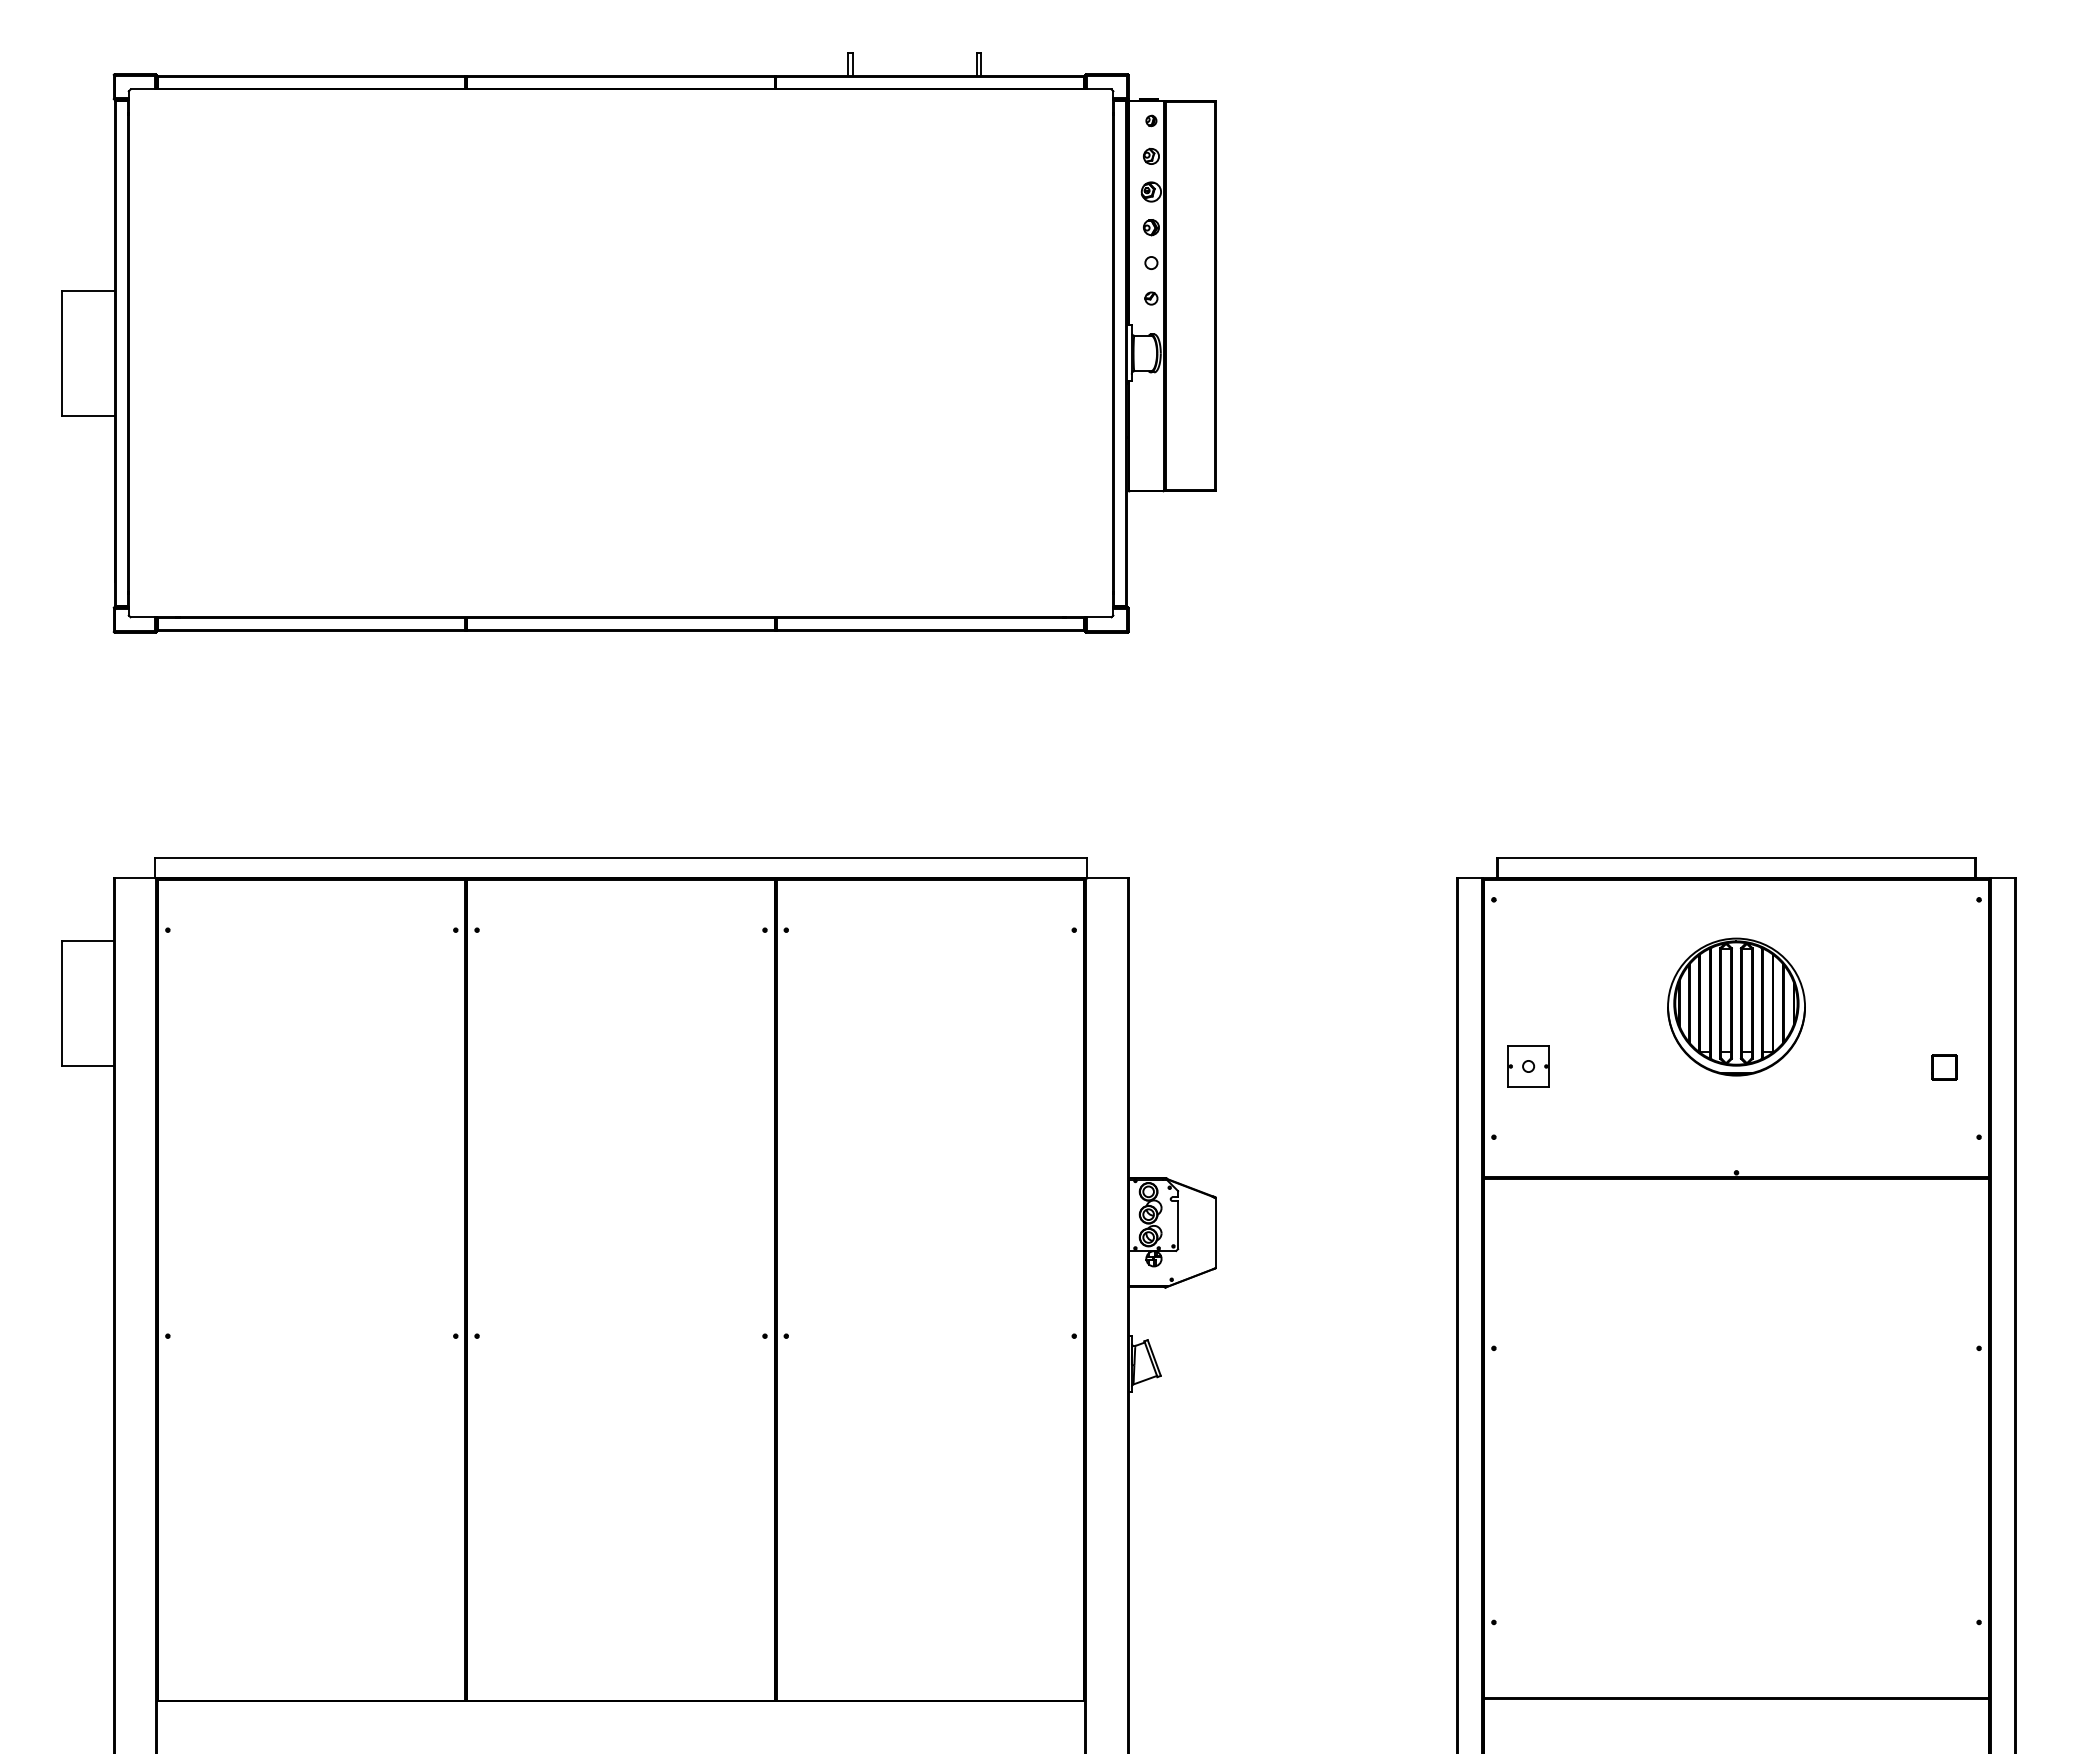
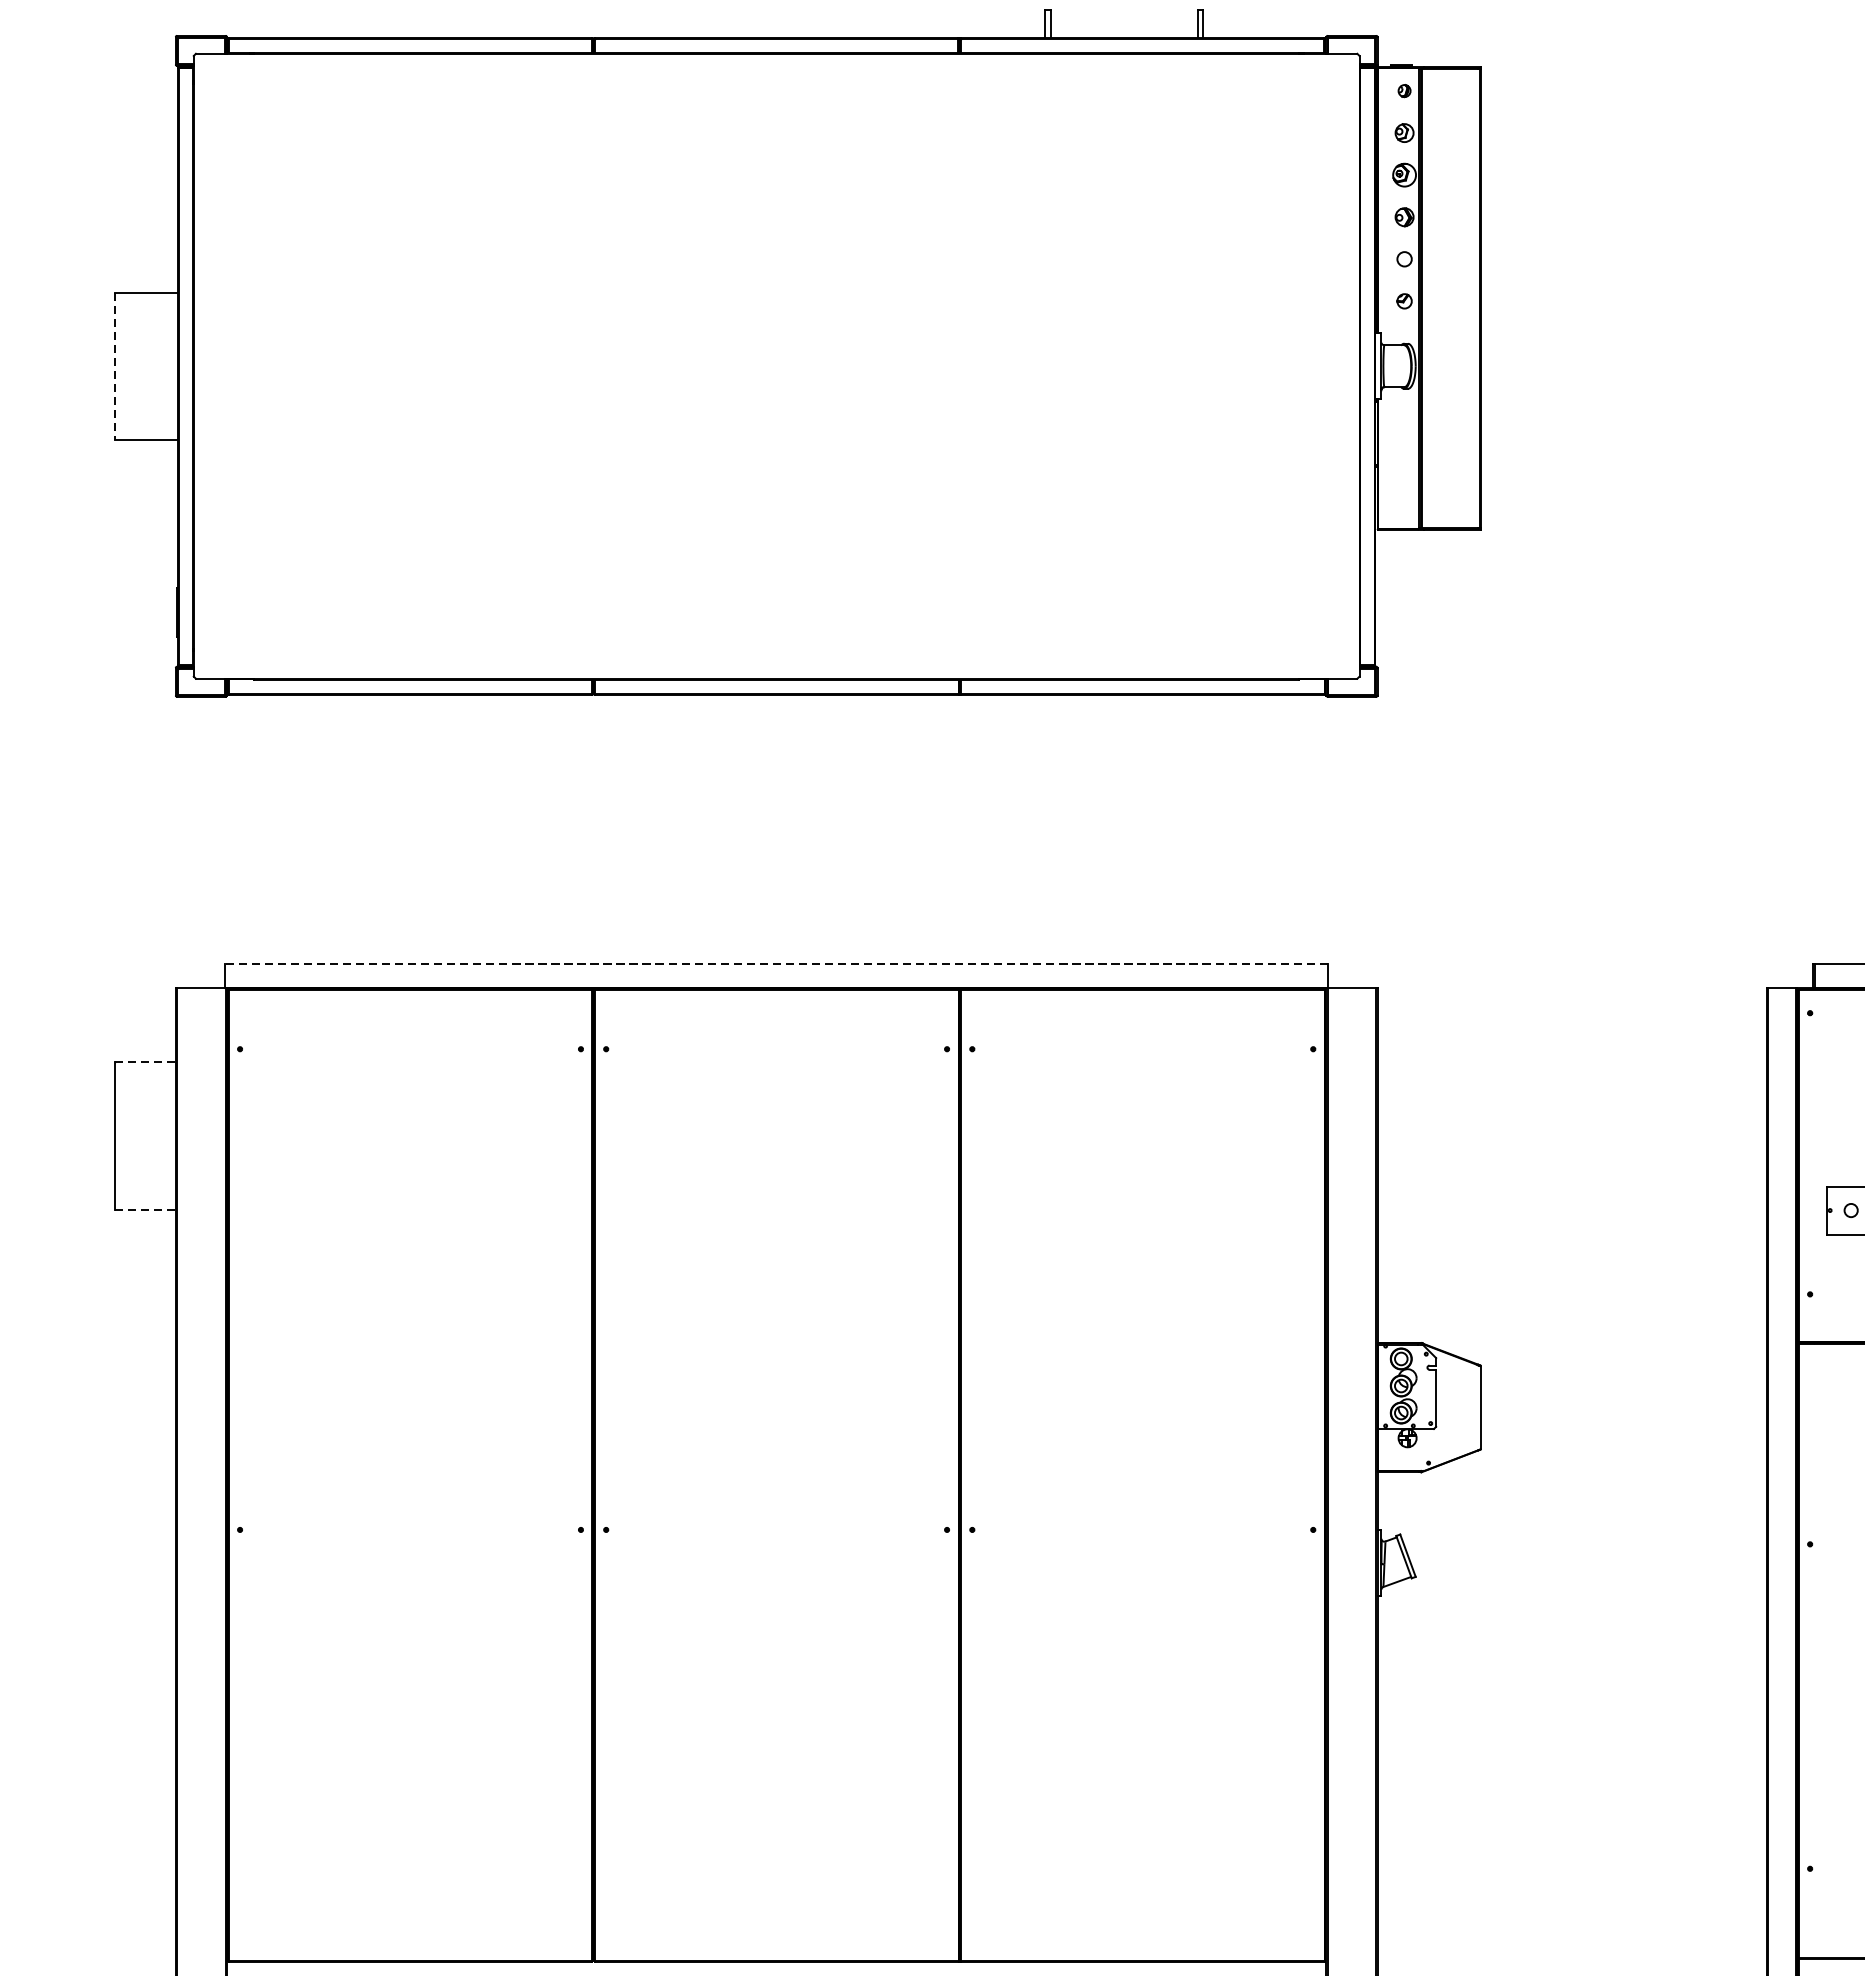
line: (62, 354) -> (115, 367), solid -> dashed
line: (621, 858) -> (777, 964), solid -> dashed
line: (87, 941) -> (144, 1062), solid -> dashed
line: (87, 1065) -> (144, 1209), solid -> dashed

